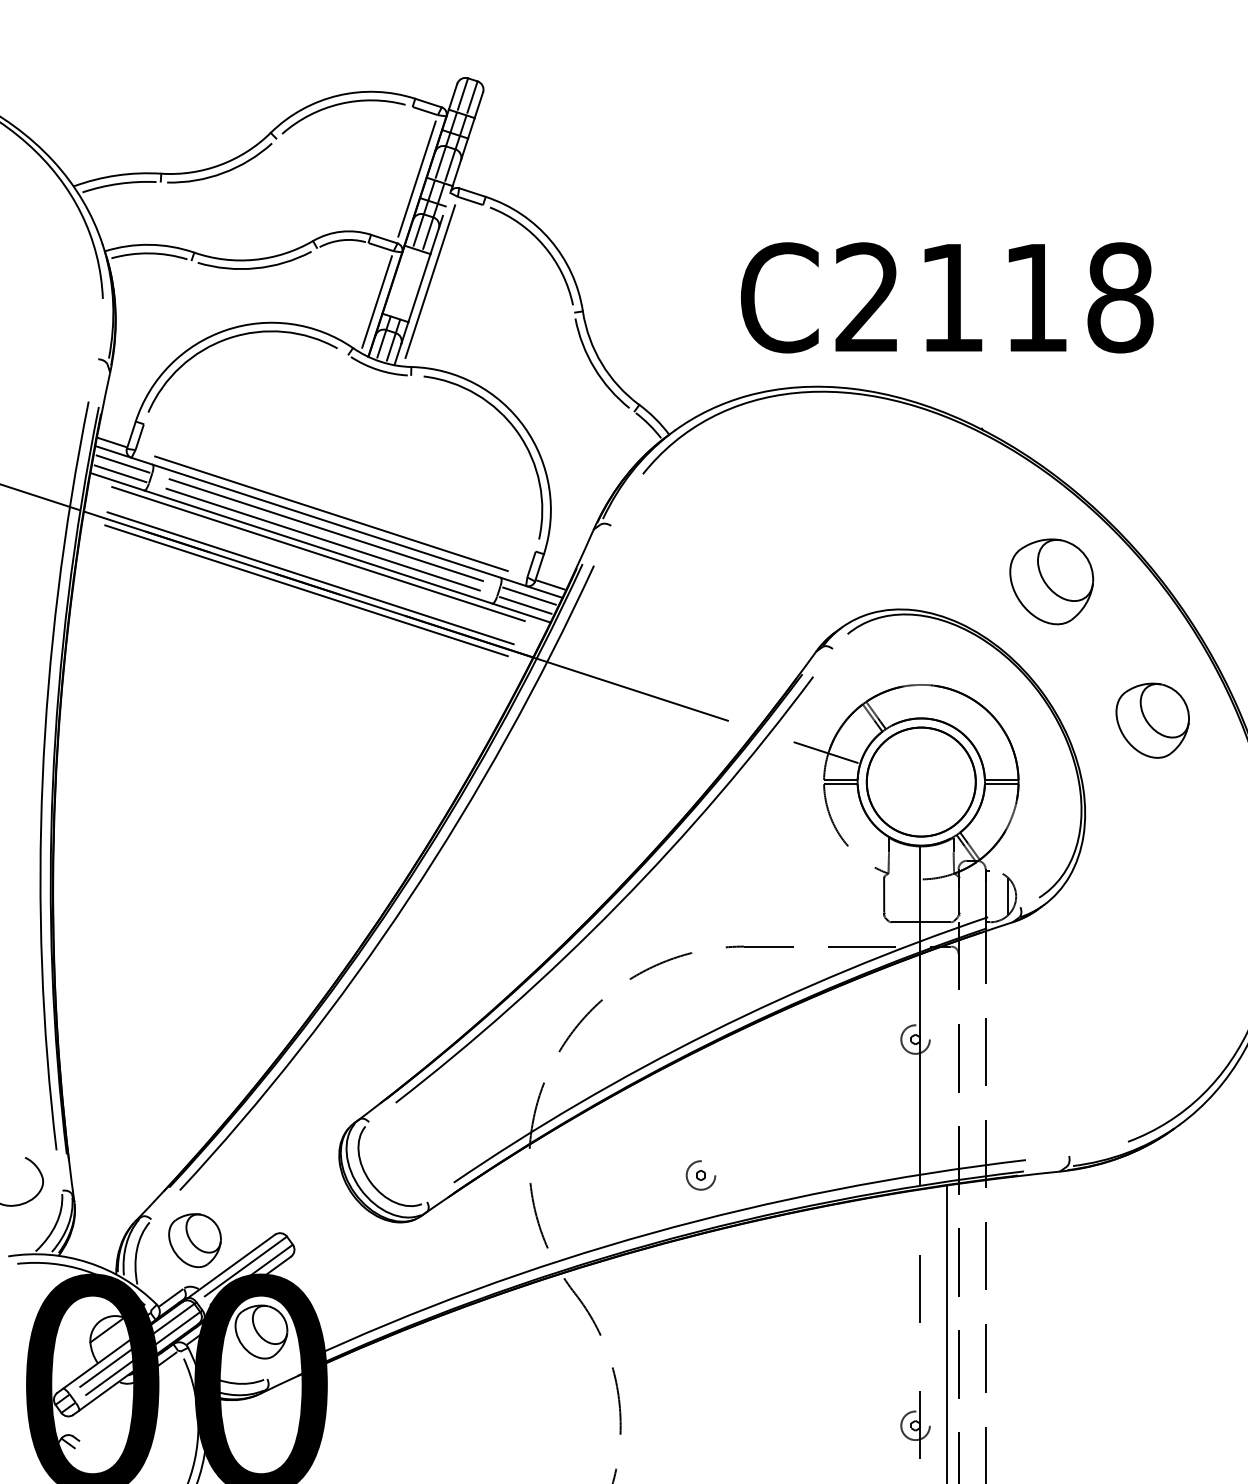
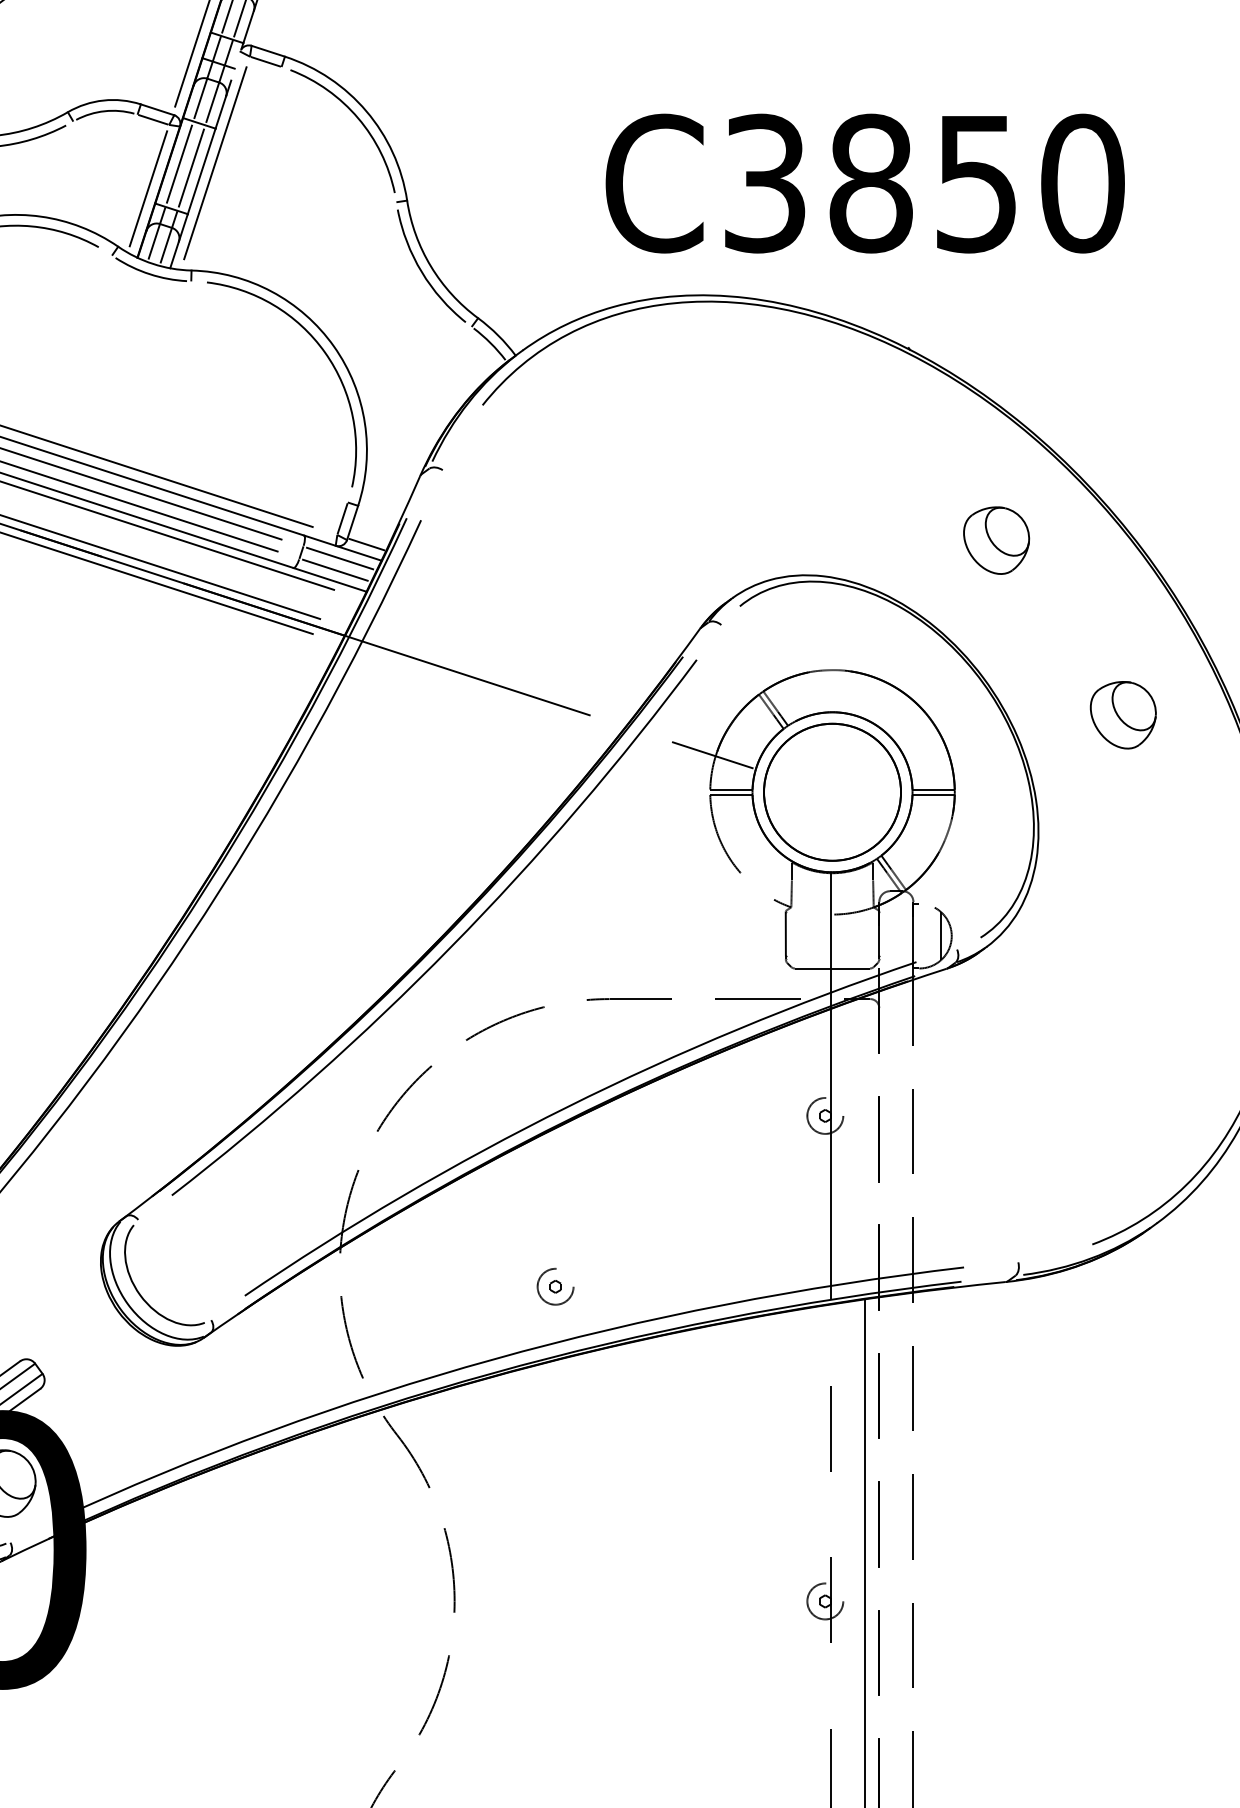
line: (401, 282) -> (179, 164), added
line: (411, 285) -> (191, 168), added
text: (994, 297) -> (924, 183), C2118 -> C3850
part: (1051, 581) -> (996, 540), size x0.62
part: (1152, 720) -> (1123, 714), size x0.71

